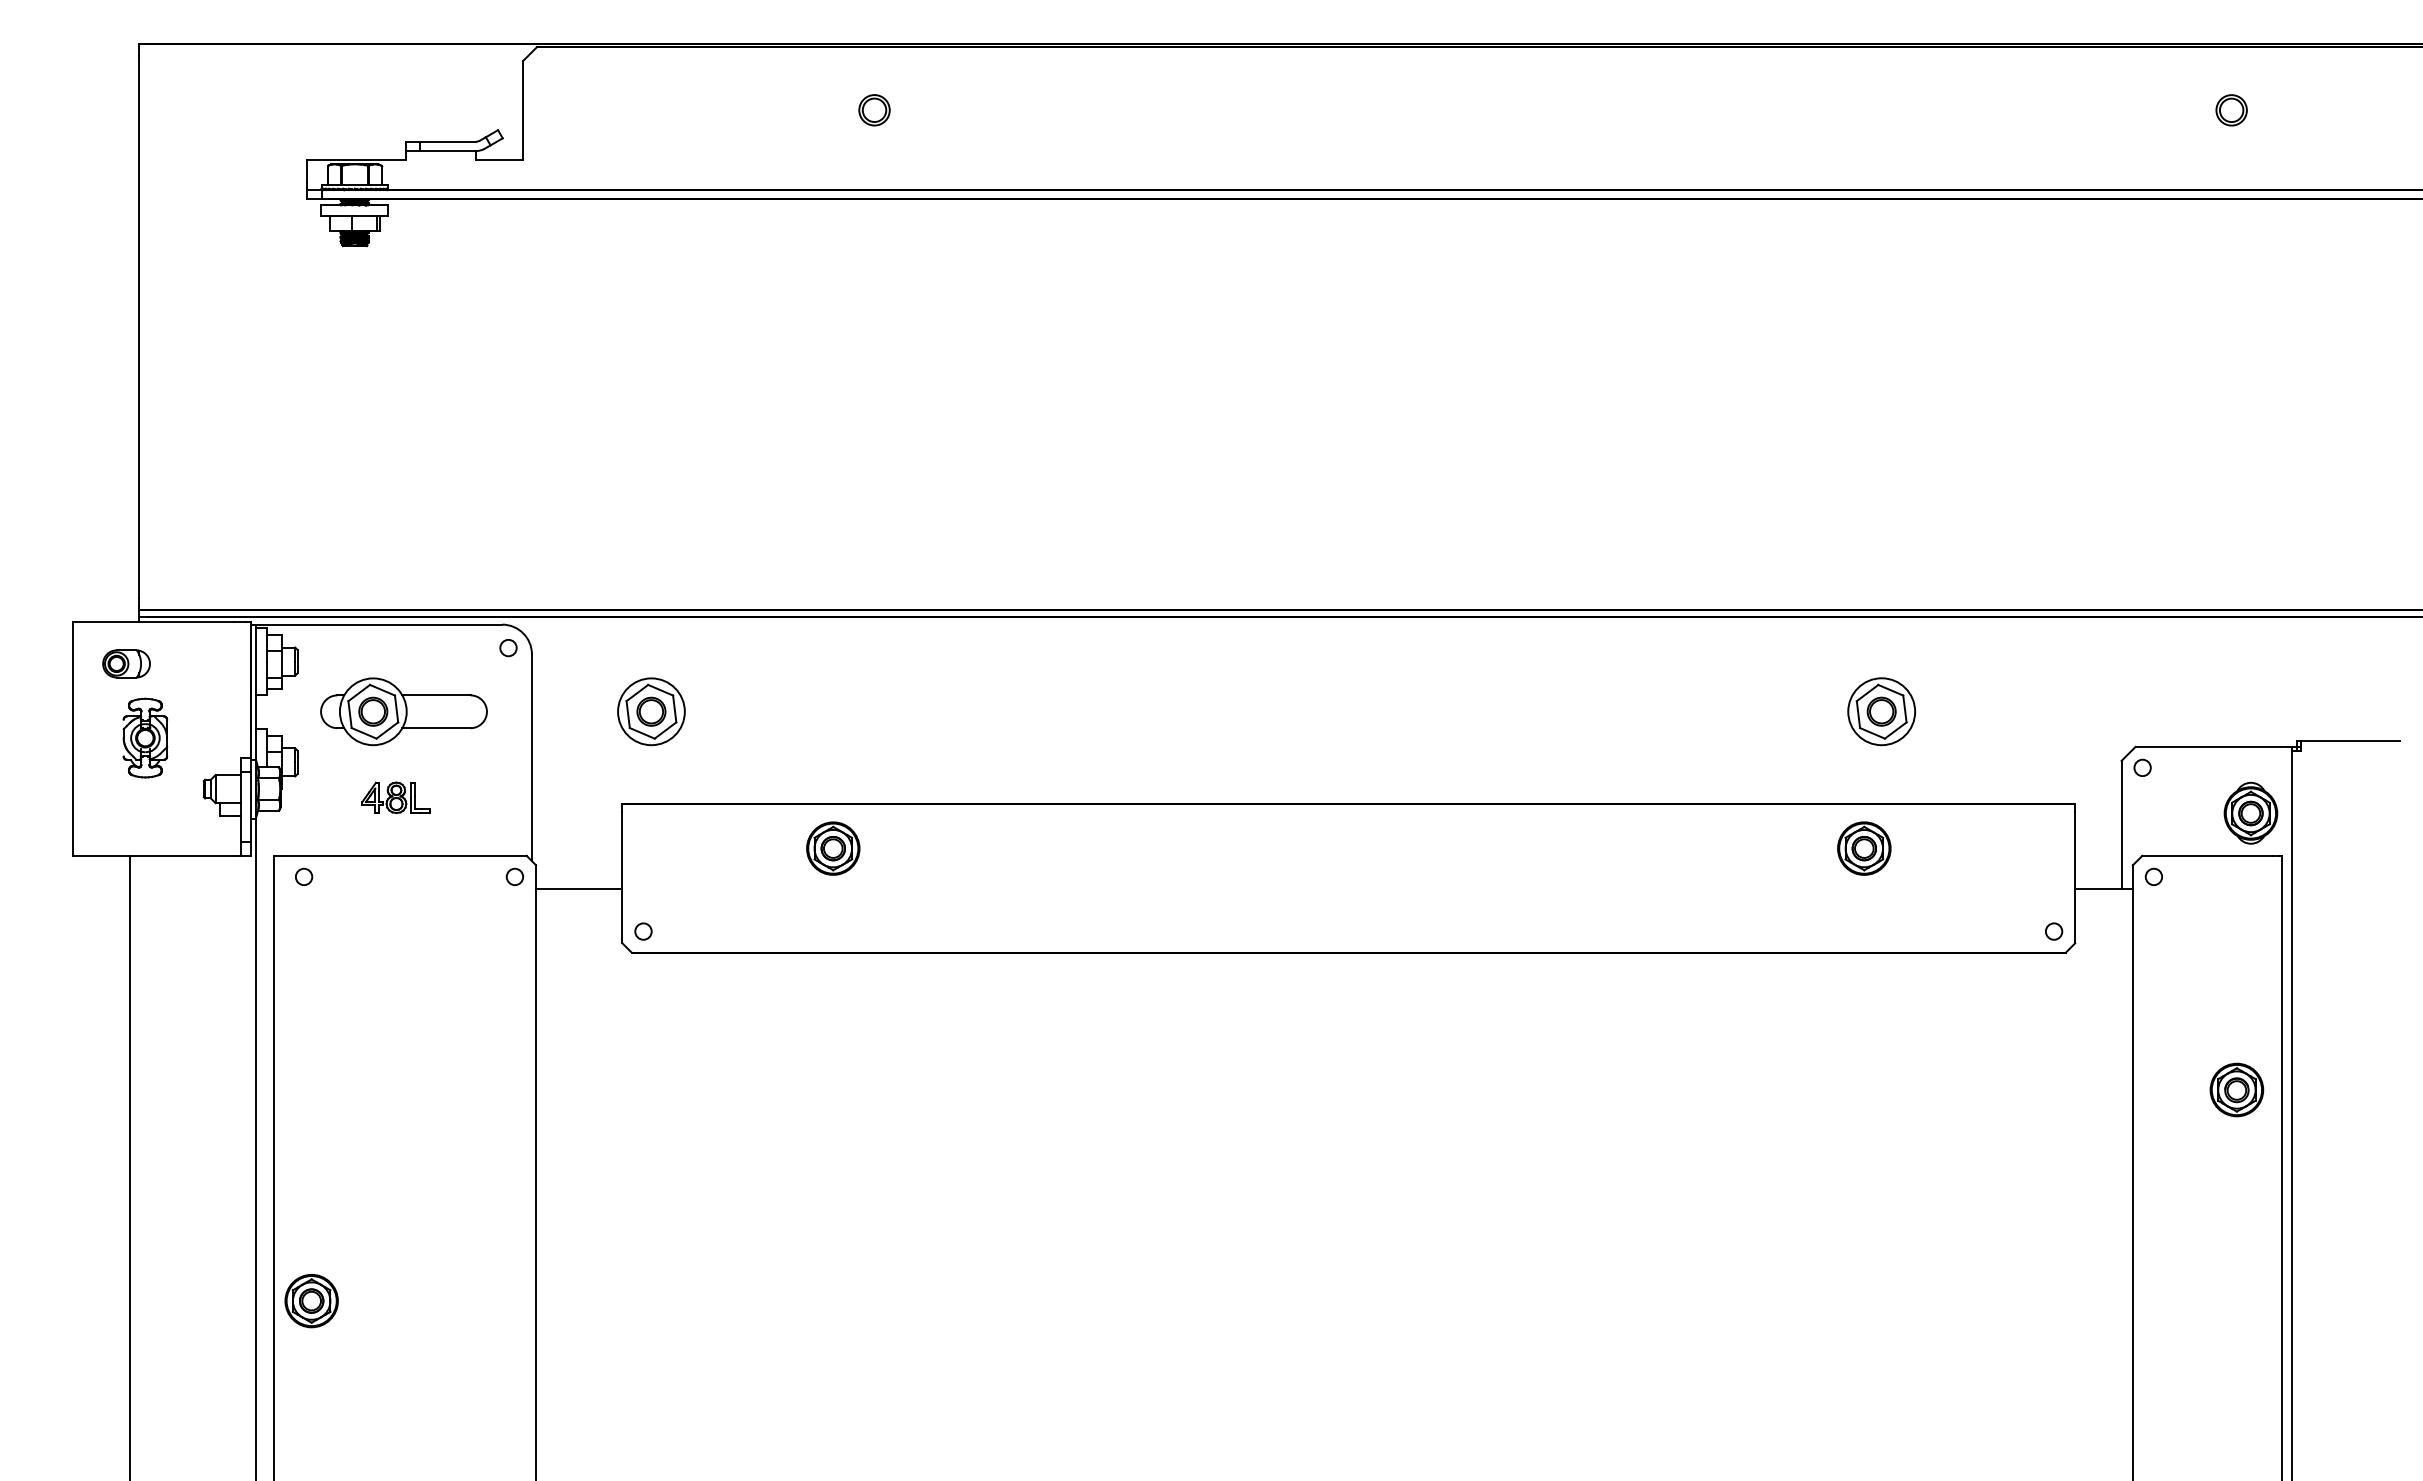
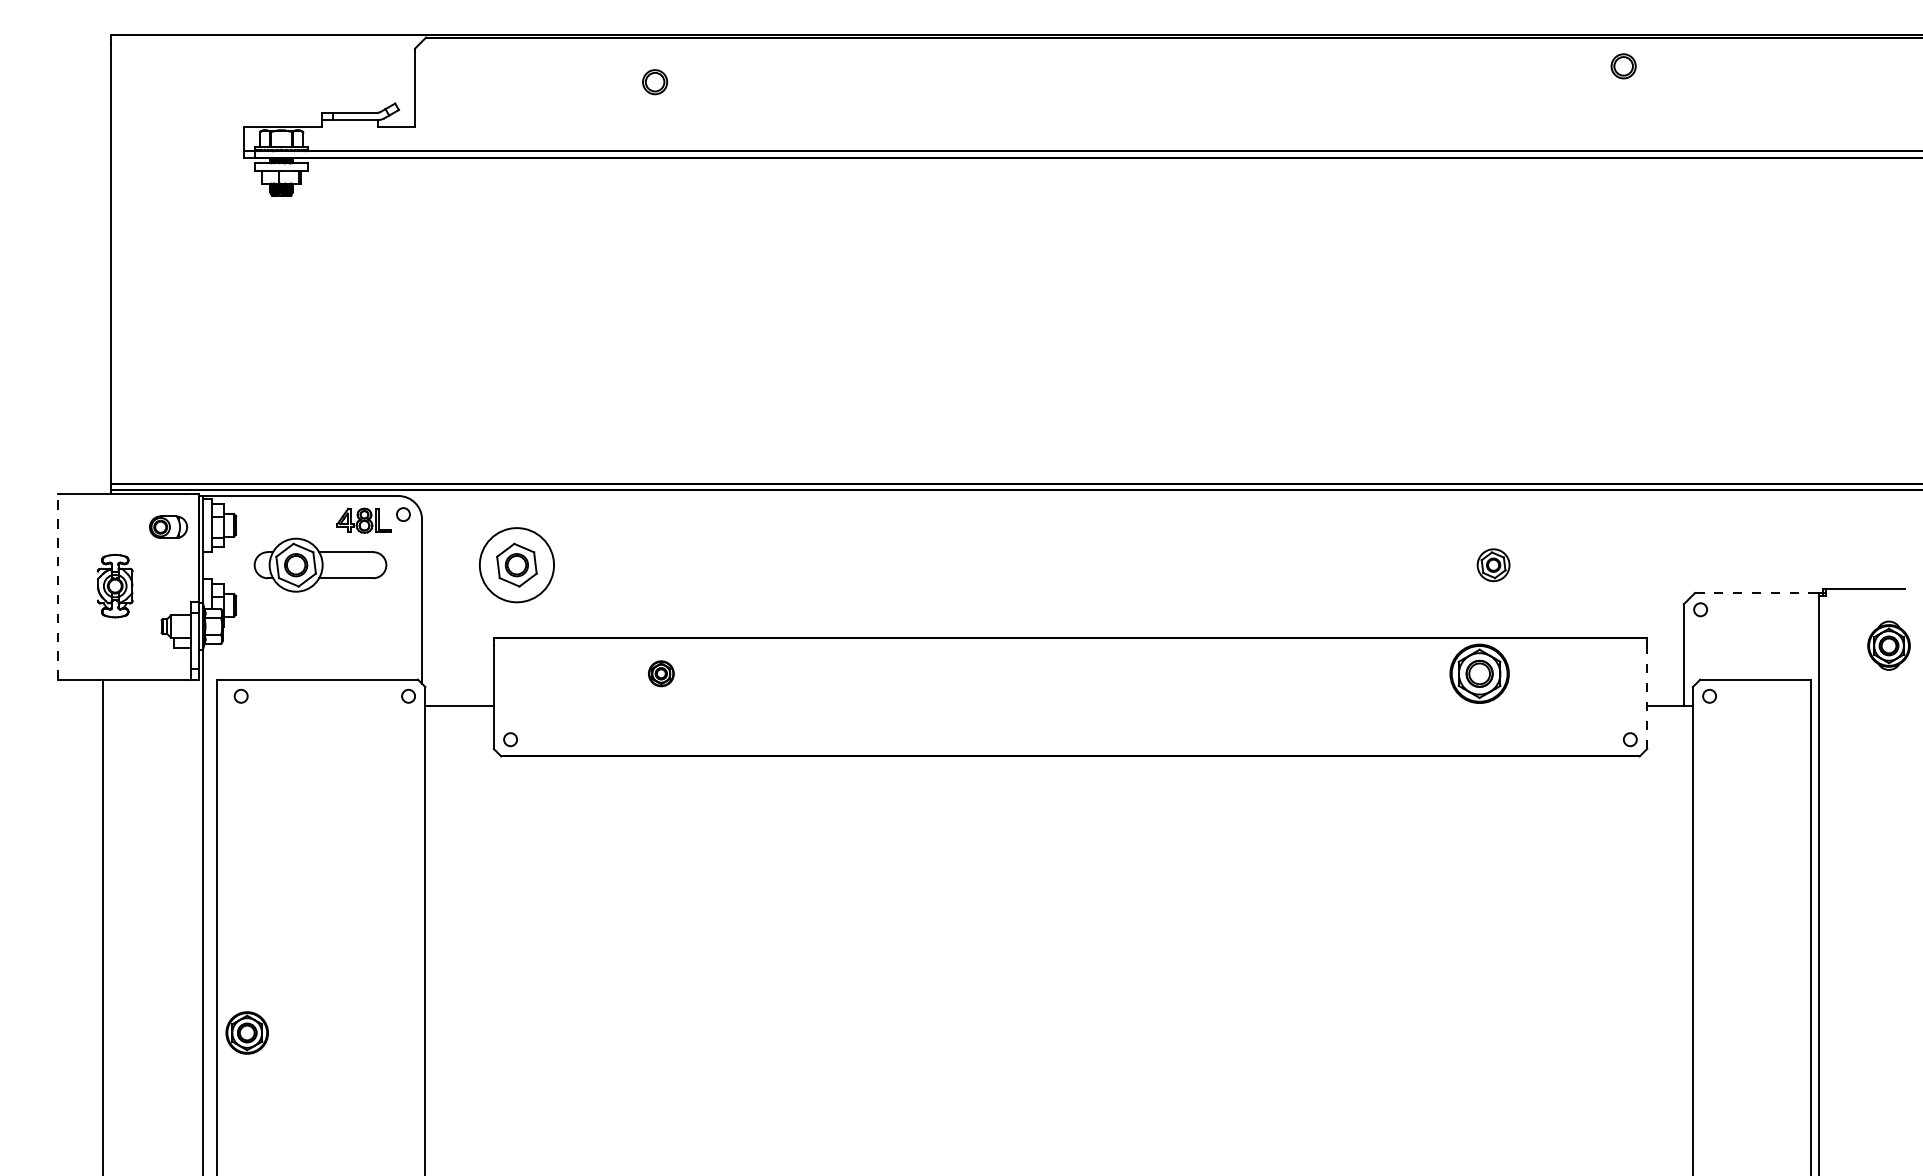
part: (874, 110) -> (655, 82), moved
part: (2231, 110) -> (1623, 66), moved
part: (126, 663) -> (168, 526), moved
circle: (651, 711) -> (516, 564), size x1.4
part: (1881, 711) -> (1493, 564), size x0.6
line: (72, 738) -> (57, 586), solid -> dashed
line: (2212, 746) -> (1756, 592), solid -> dashed
part: (395, 797) -> (363, 520), moved
part: (2250, 812) -> (1888, 645), moved
part: (833, 848) -> (661, 673), size x0.6
part: (1864, 848) -> (1479, 673), size x1.4
line: (2075, 877) -> (1647, 696), solid -> dashed
part: (2236, 1089) -> (1775, 865), removed

